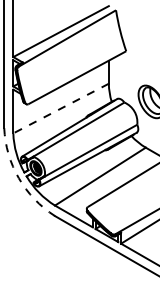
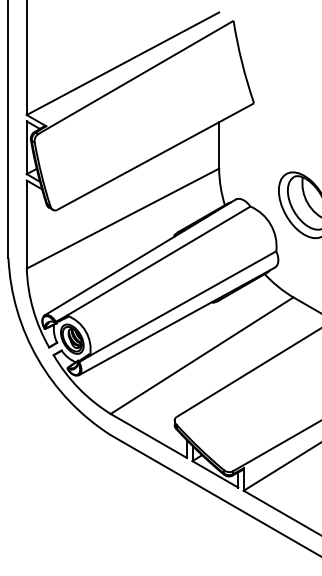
line: (61, 108) -> (123, 218), dashed -> solid
arc: (18, 178) -> (37, 359), dashed -> solid

